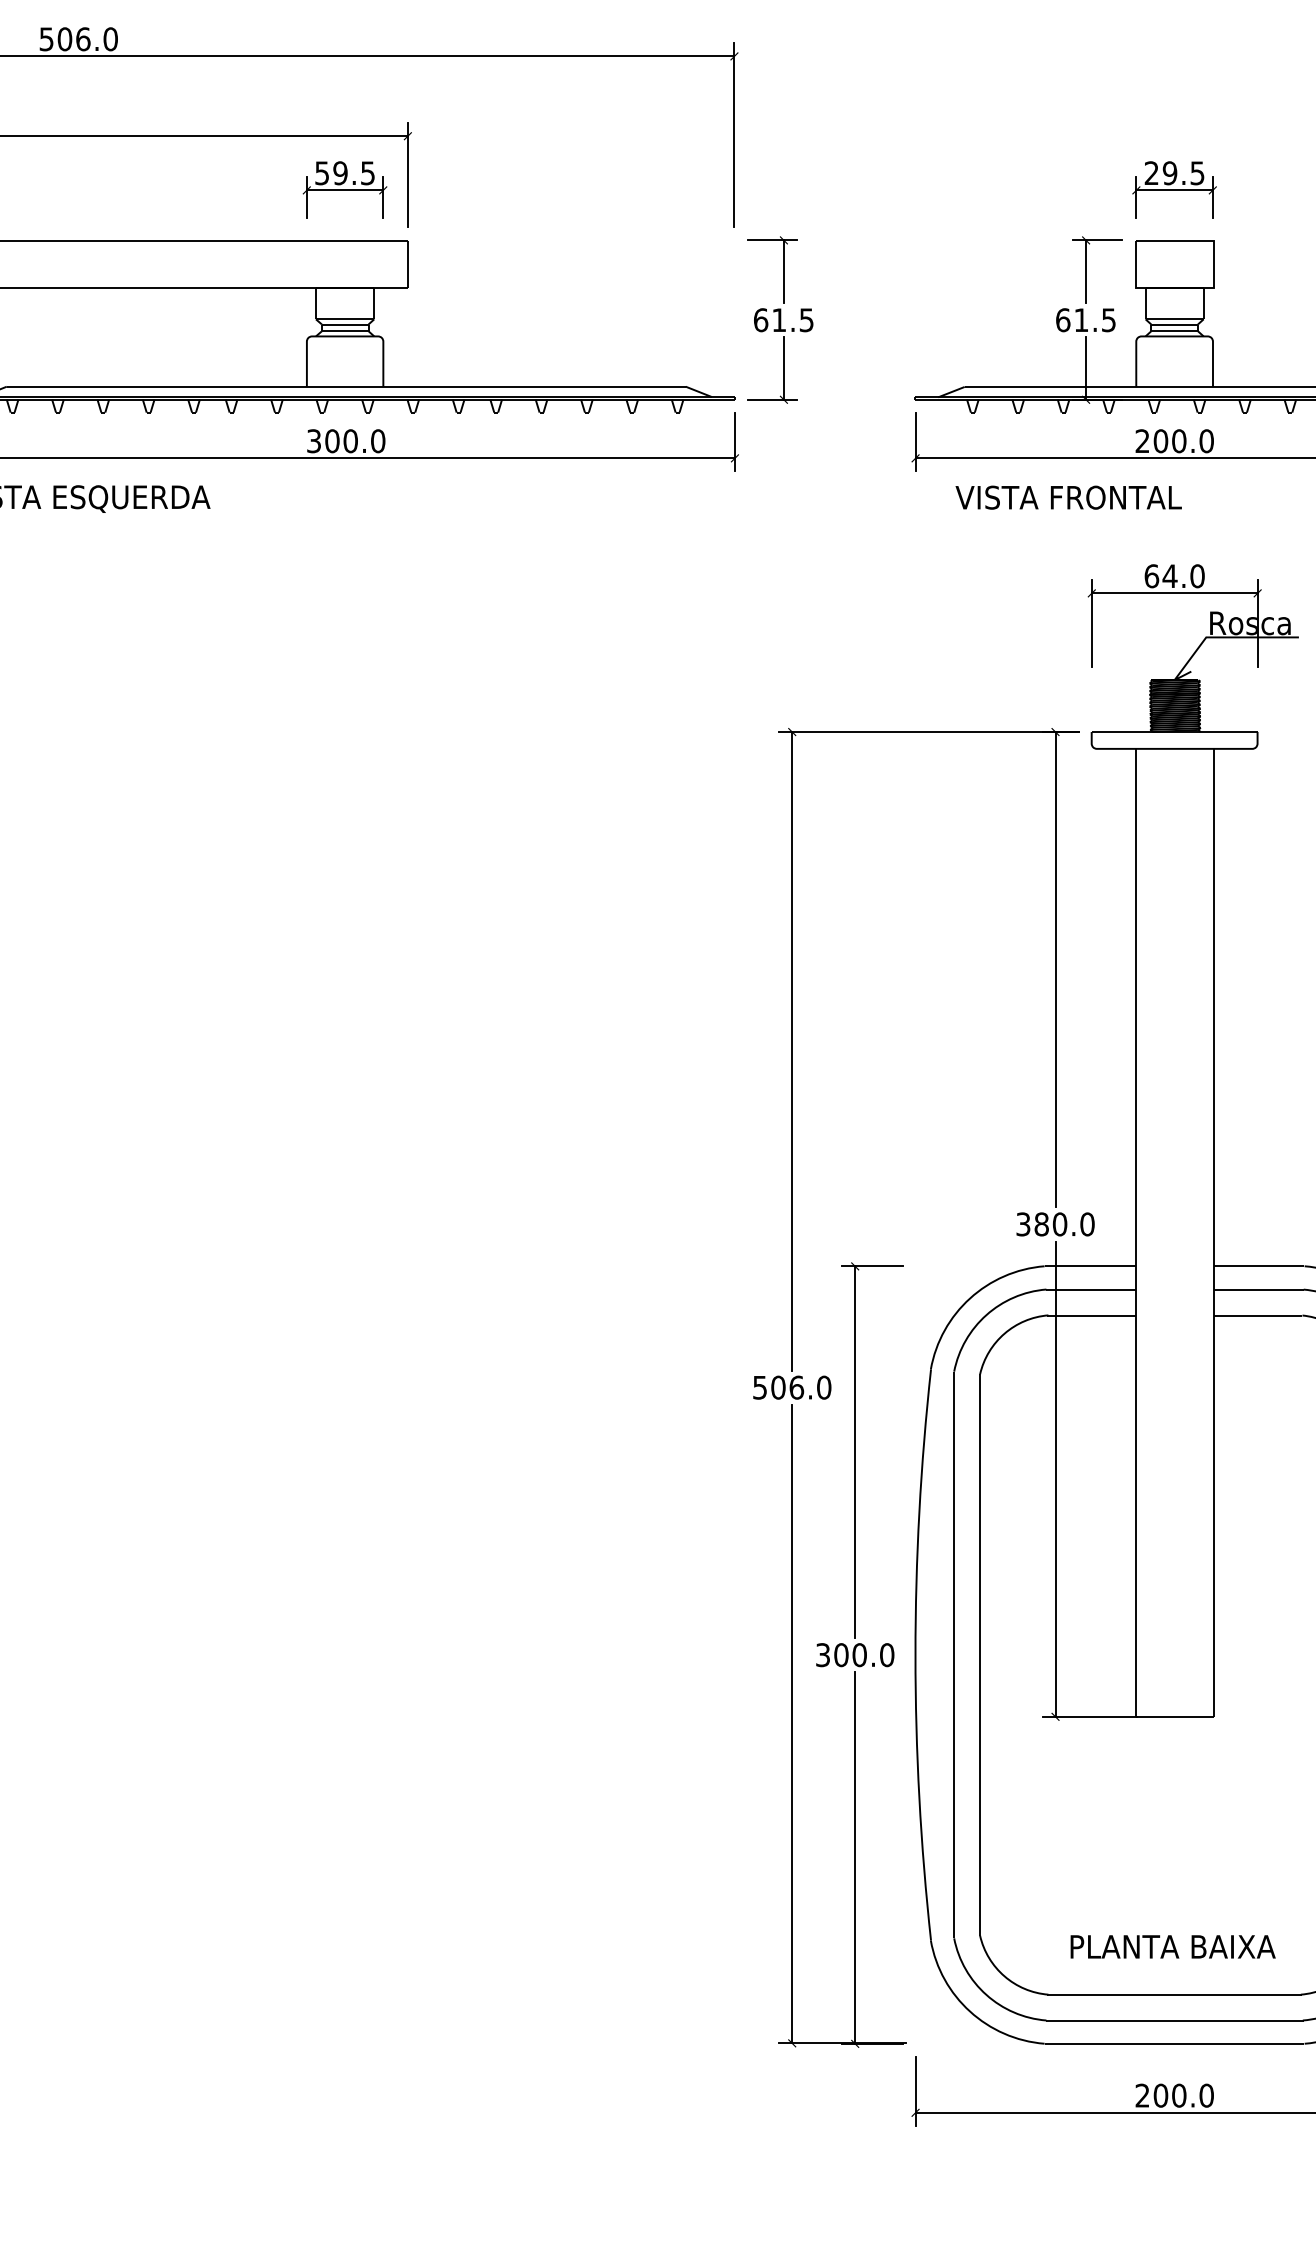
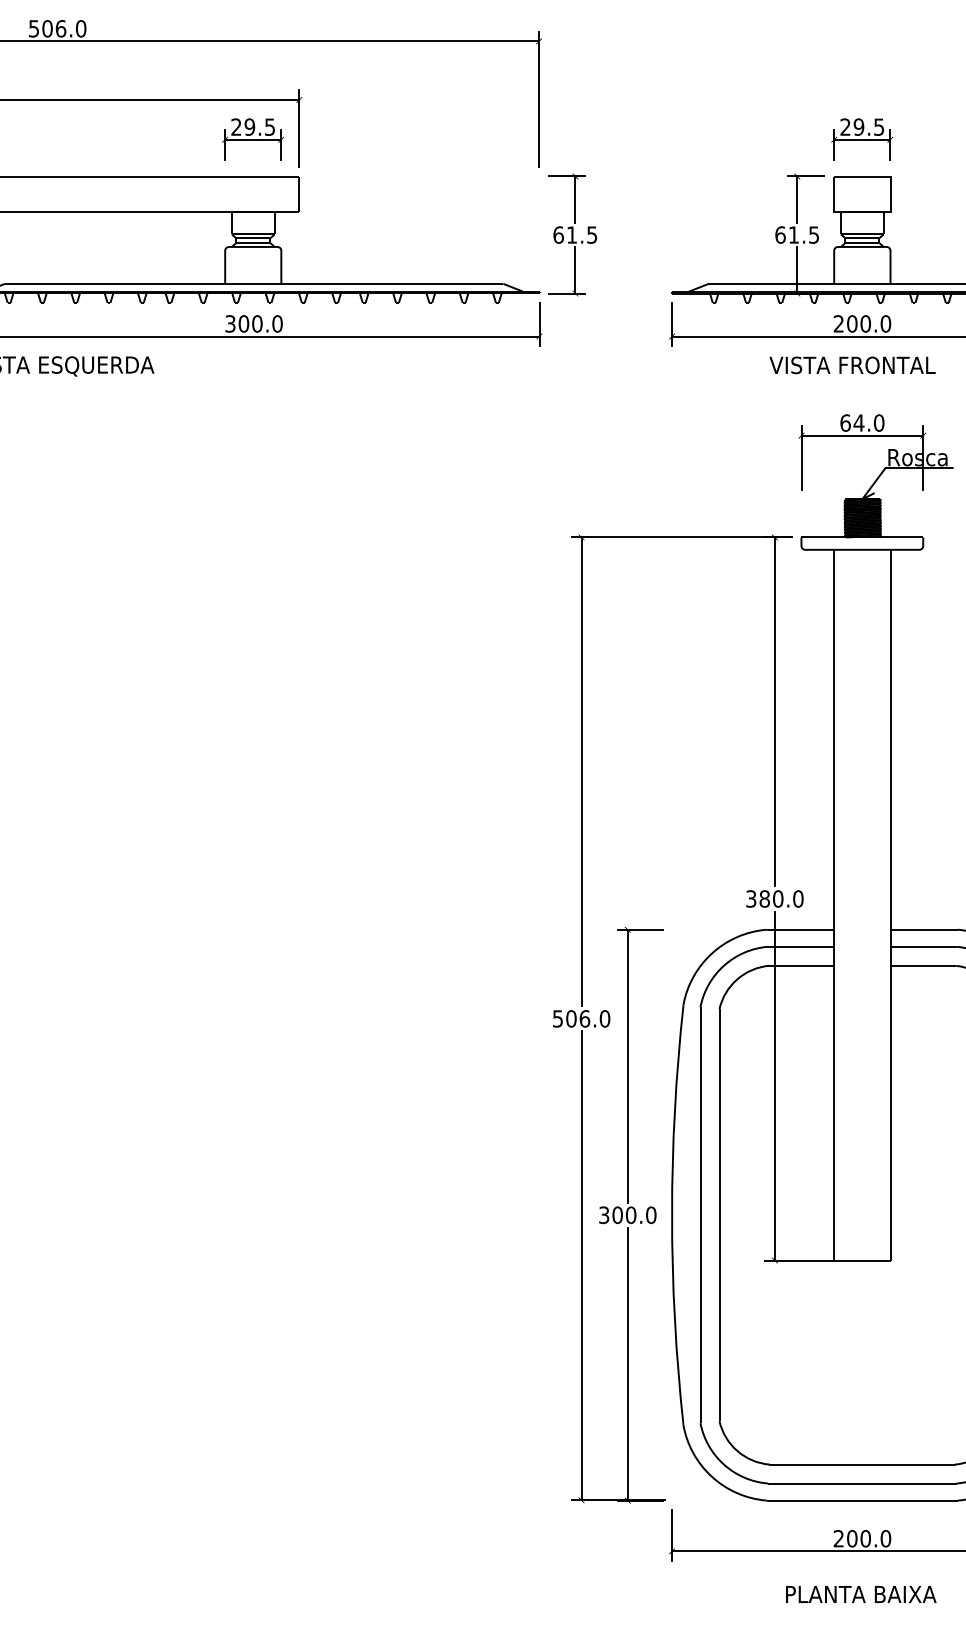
text: (322, 172) -> (236, 126), 59.5 -> 29.5
text: (1068, 497) -> (852, 365), moved
text: (1173, 1946) -> (861, 1594), moved

